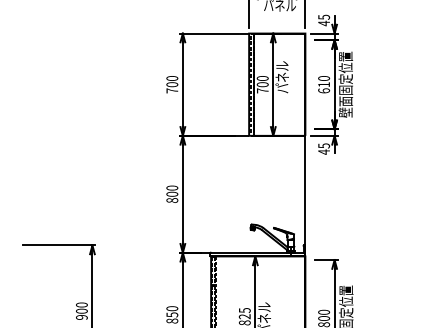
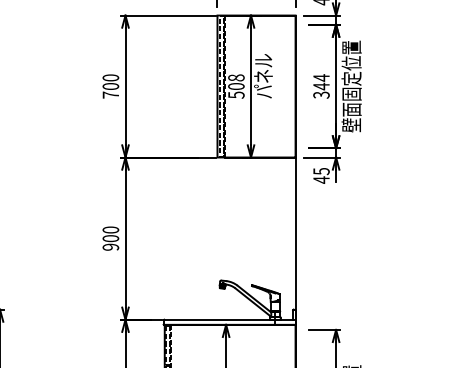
text: (262, 84) -> (236, 86), 700 -> 508
text: (324, 84) -> (322, 86), 610 -> 344
text: (172, 200) -> (111, 247), 800 -> 900

